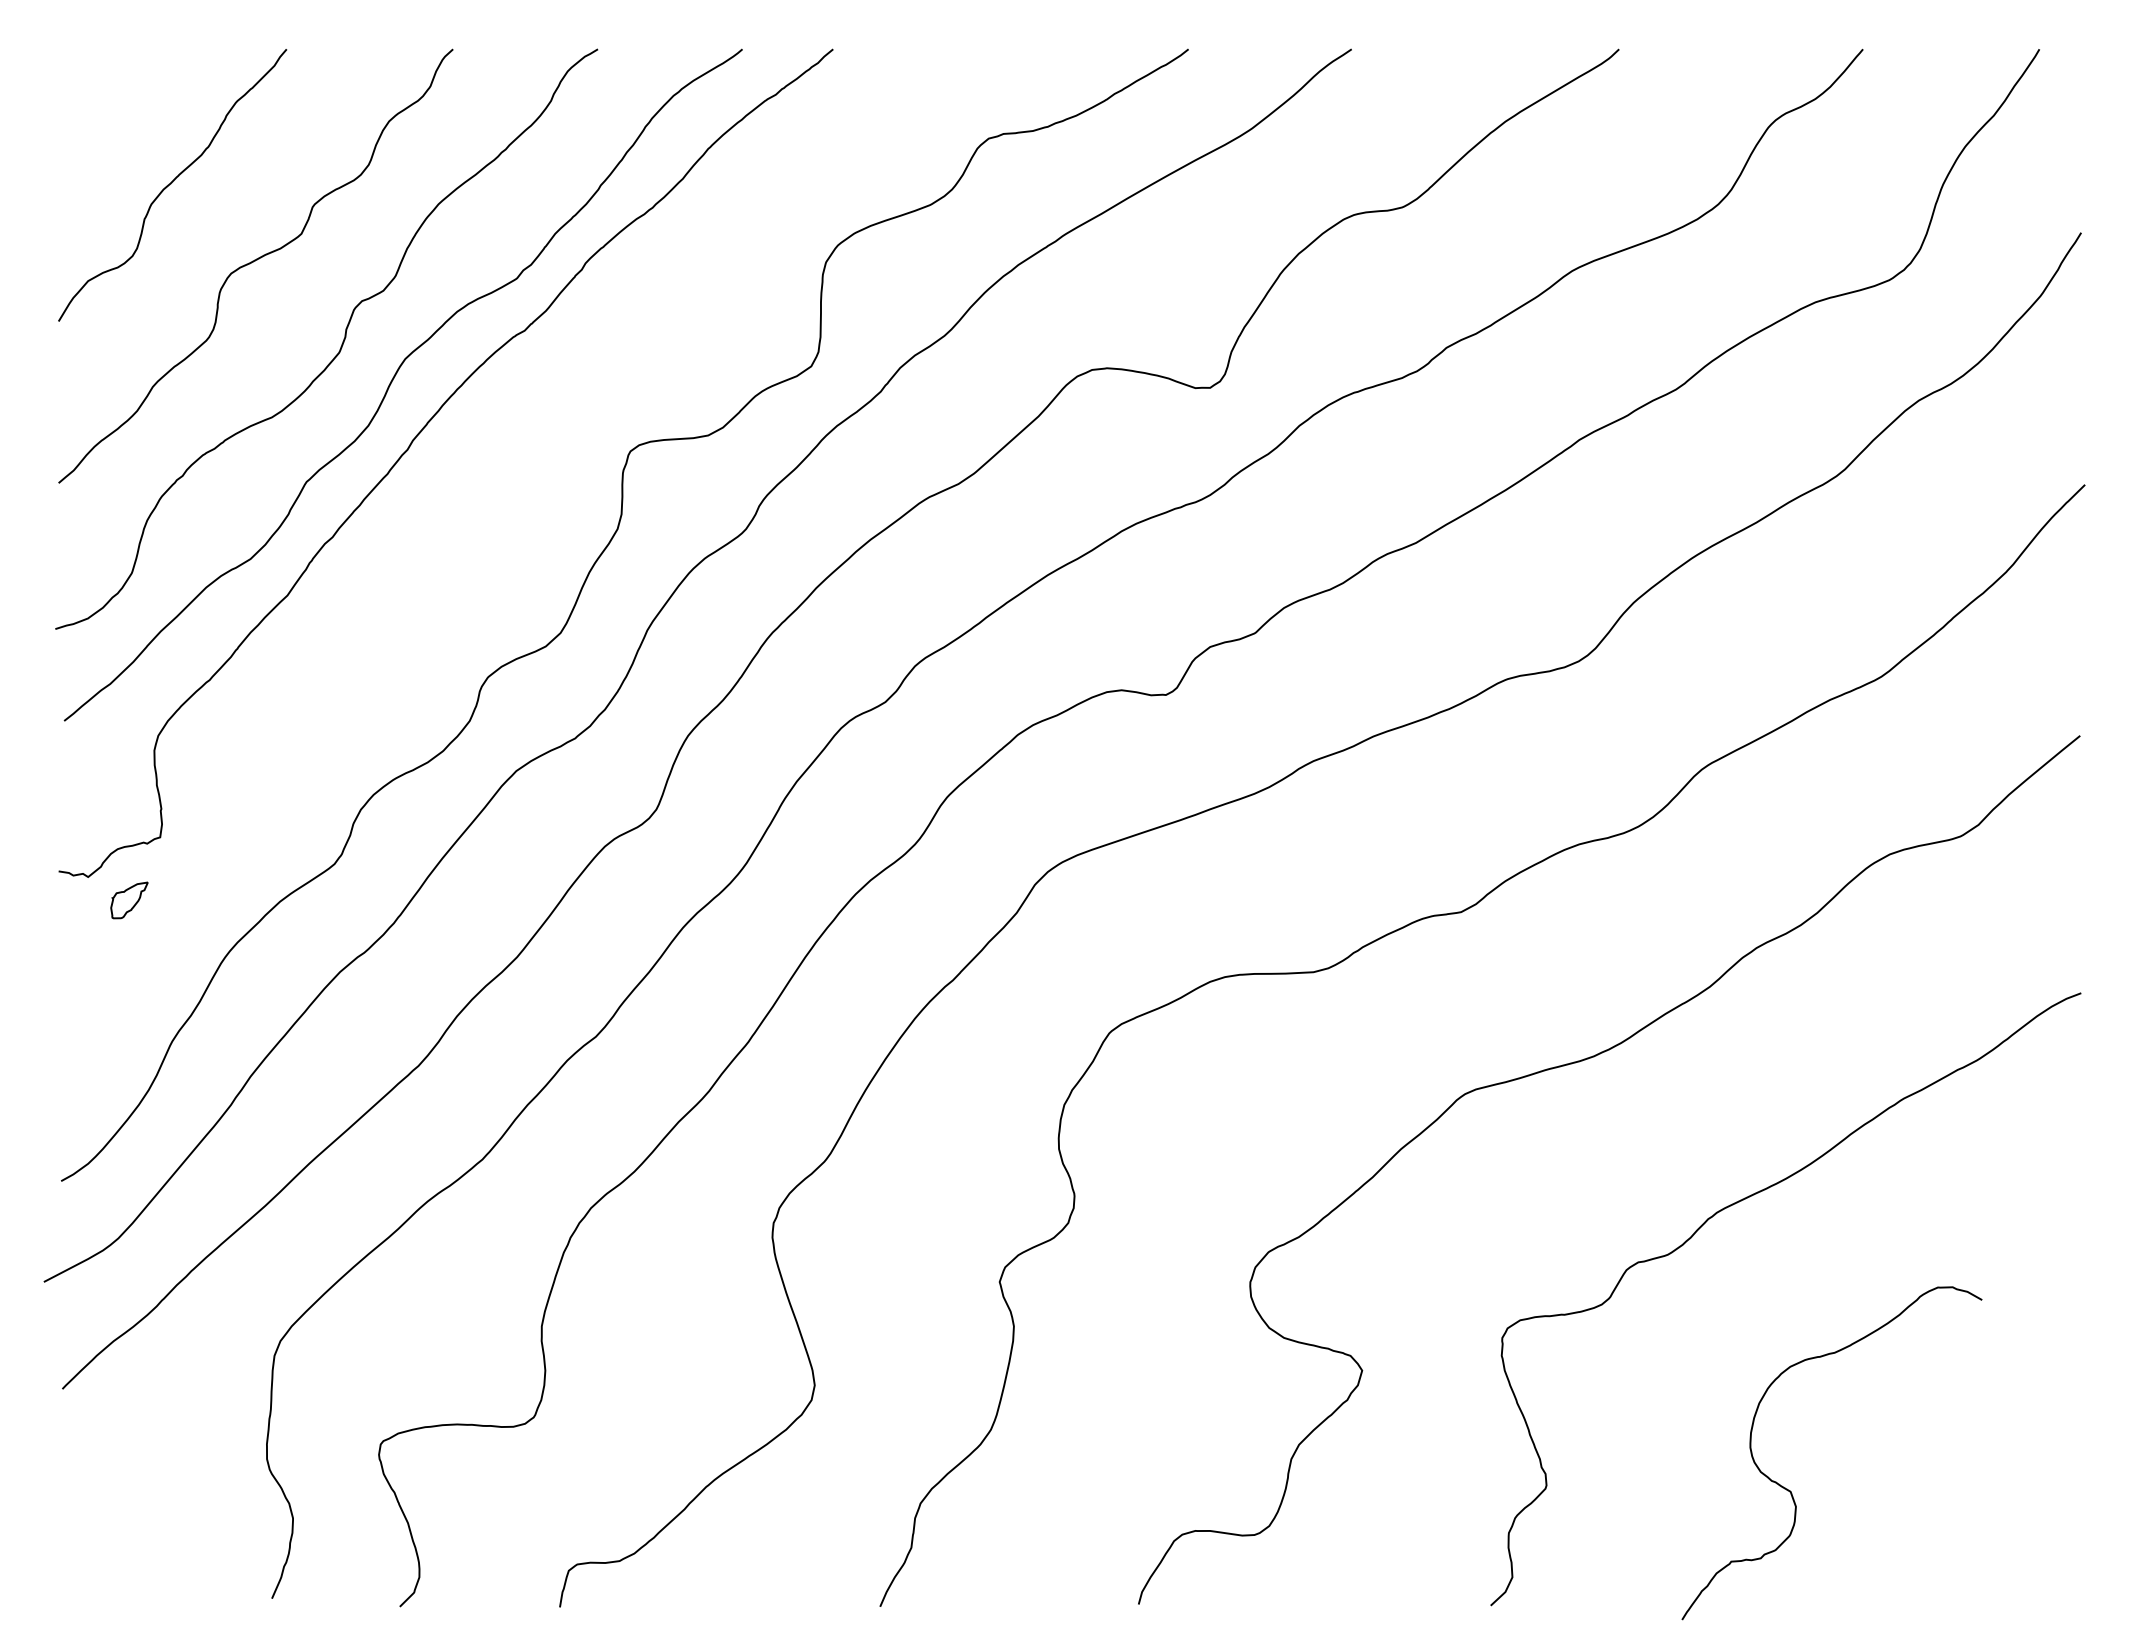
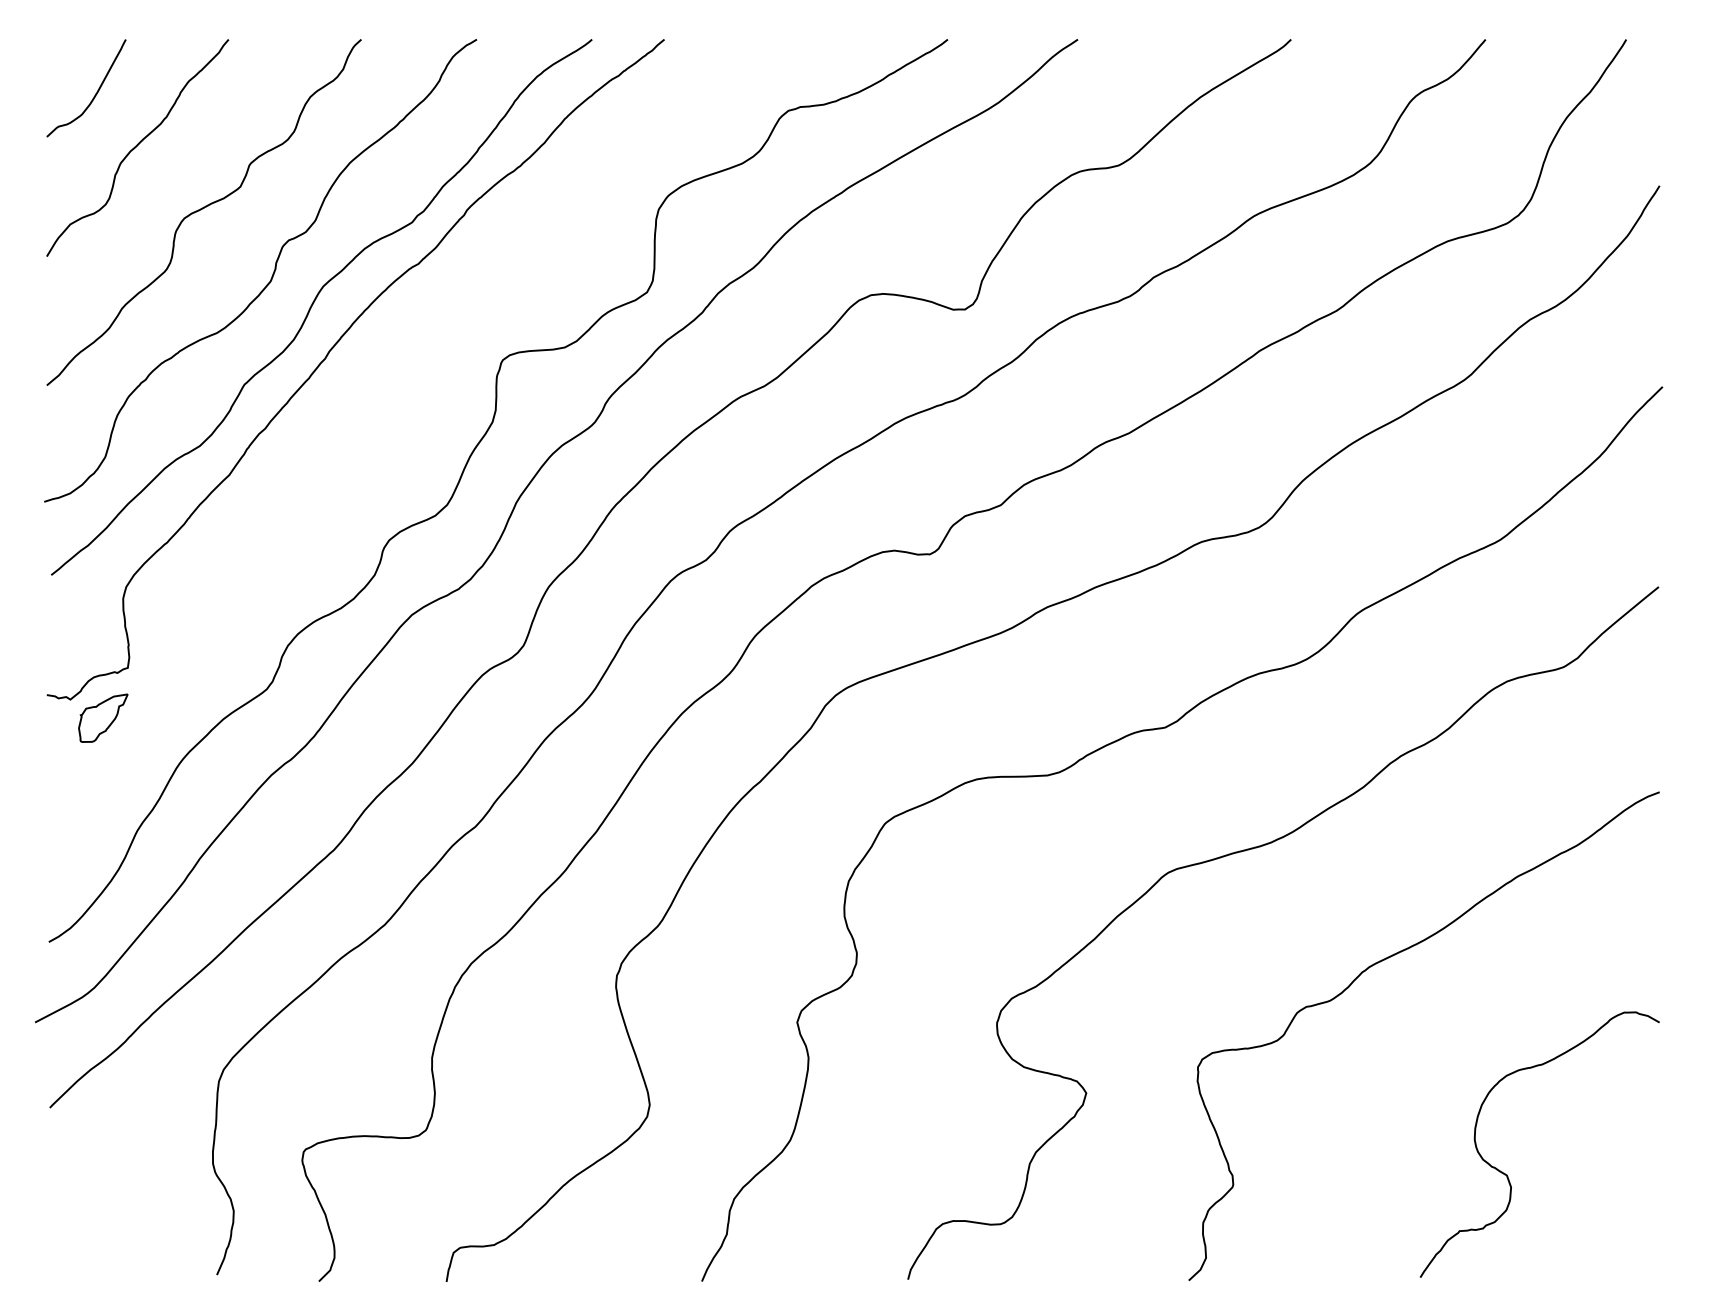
curve: (119, 117) -> (95, 93), added
part: (129, 900) -> (103, 718), size x1.67
curve: (1791, 1491) -> (1507, 1175), moved

